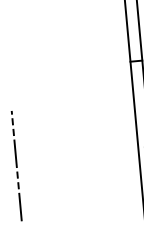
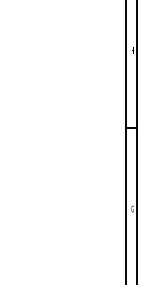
line: (16, 165) -> (11, 214), removed

